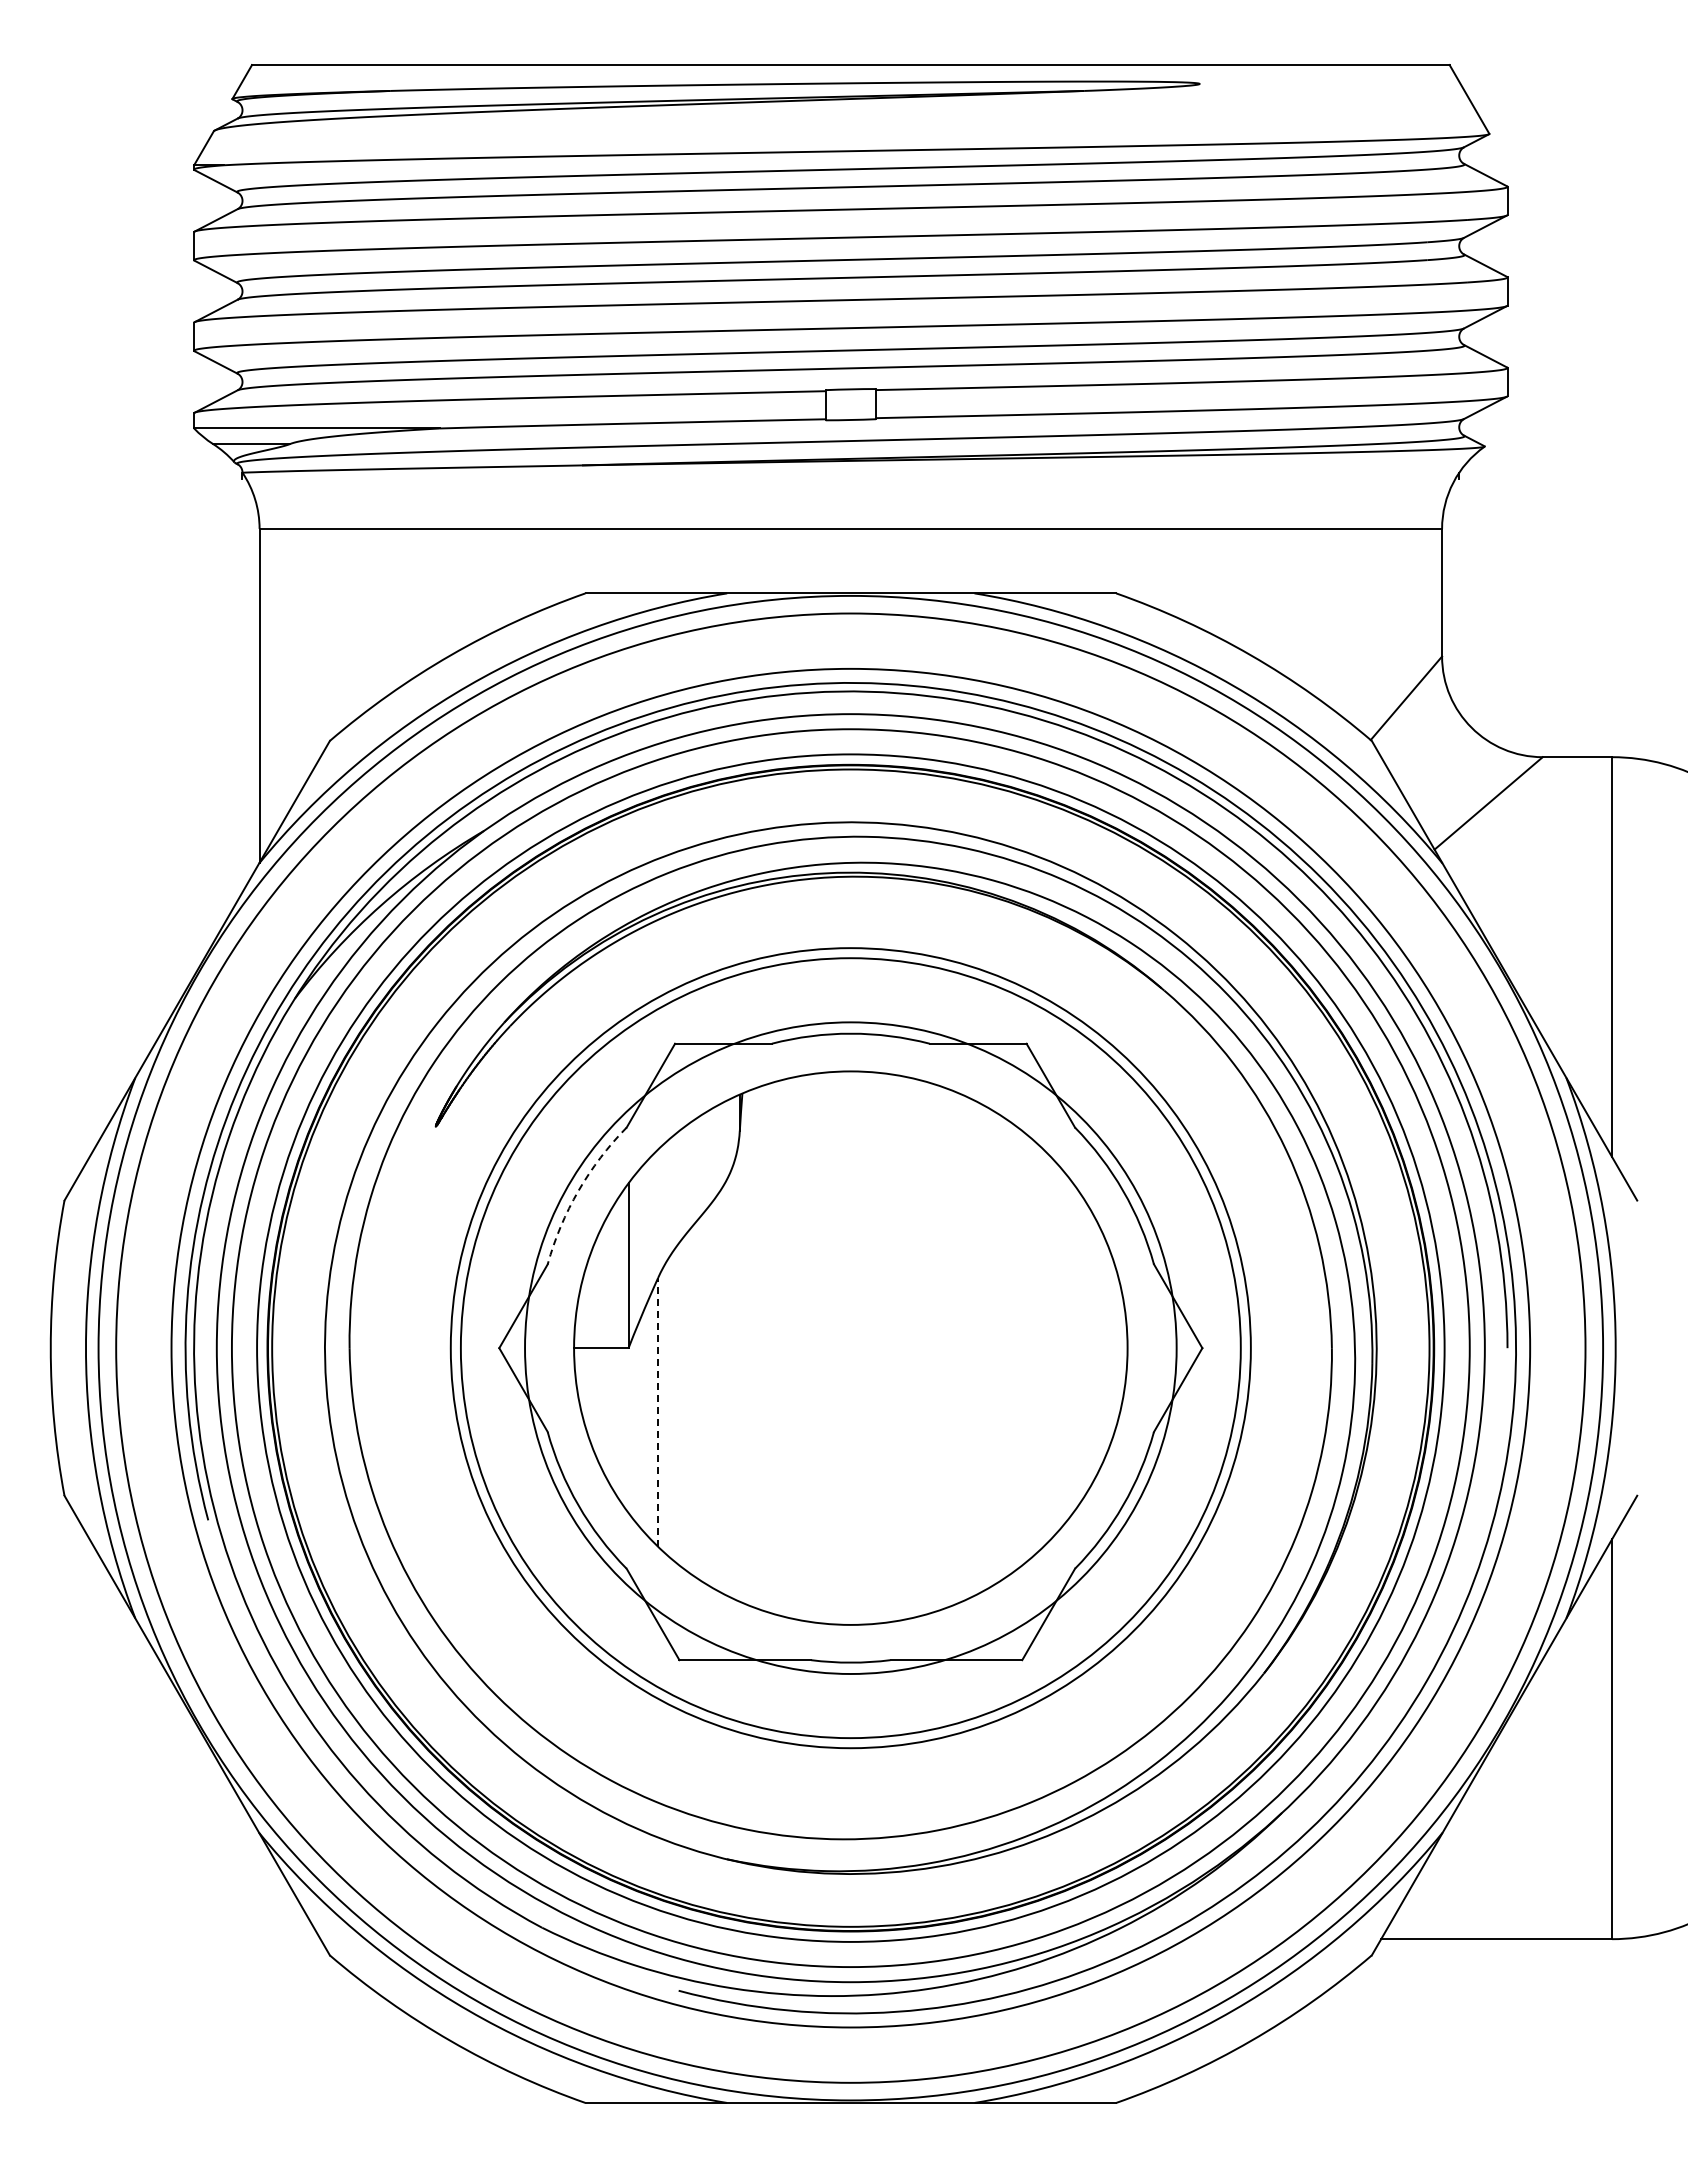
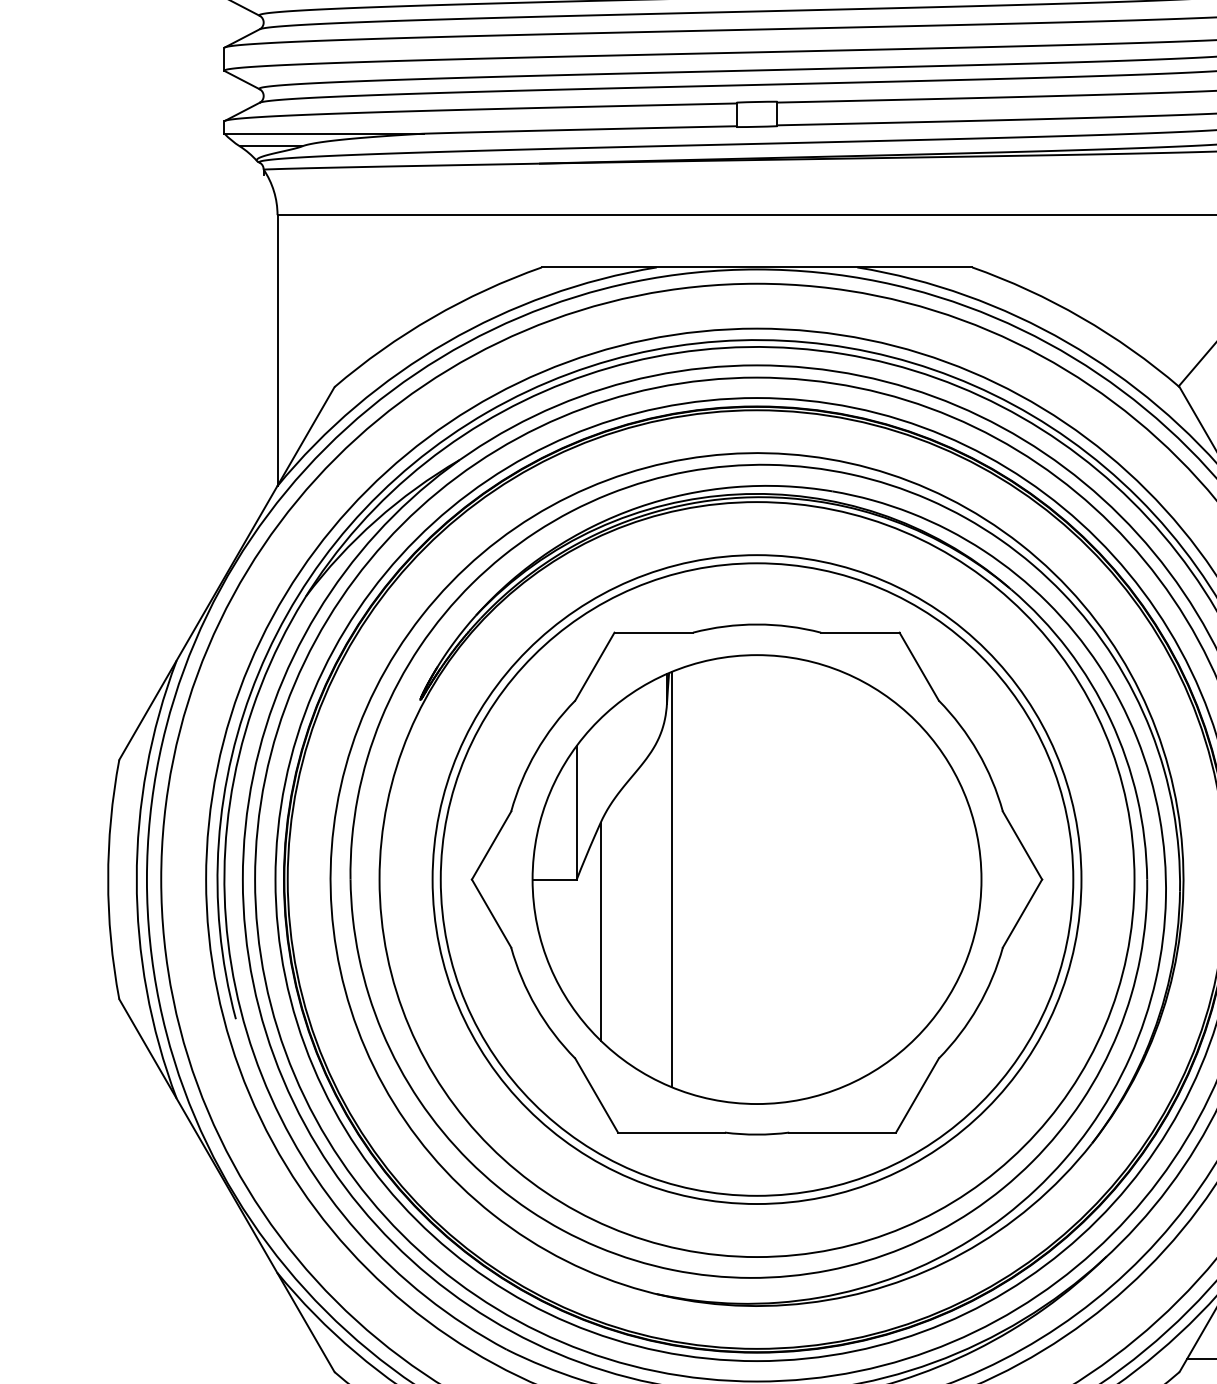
arc: (578, 1190) -> (536, 751), dashed -> solid
circle: (850, 1347) -> (756, 879), size x1.43
line: (745, 1348) -> (671, 879), added
line: (658, 1411) -> (601, 930), dashed -> solid

